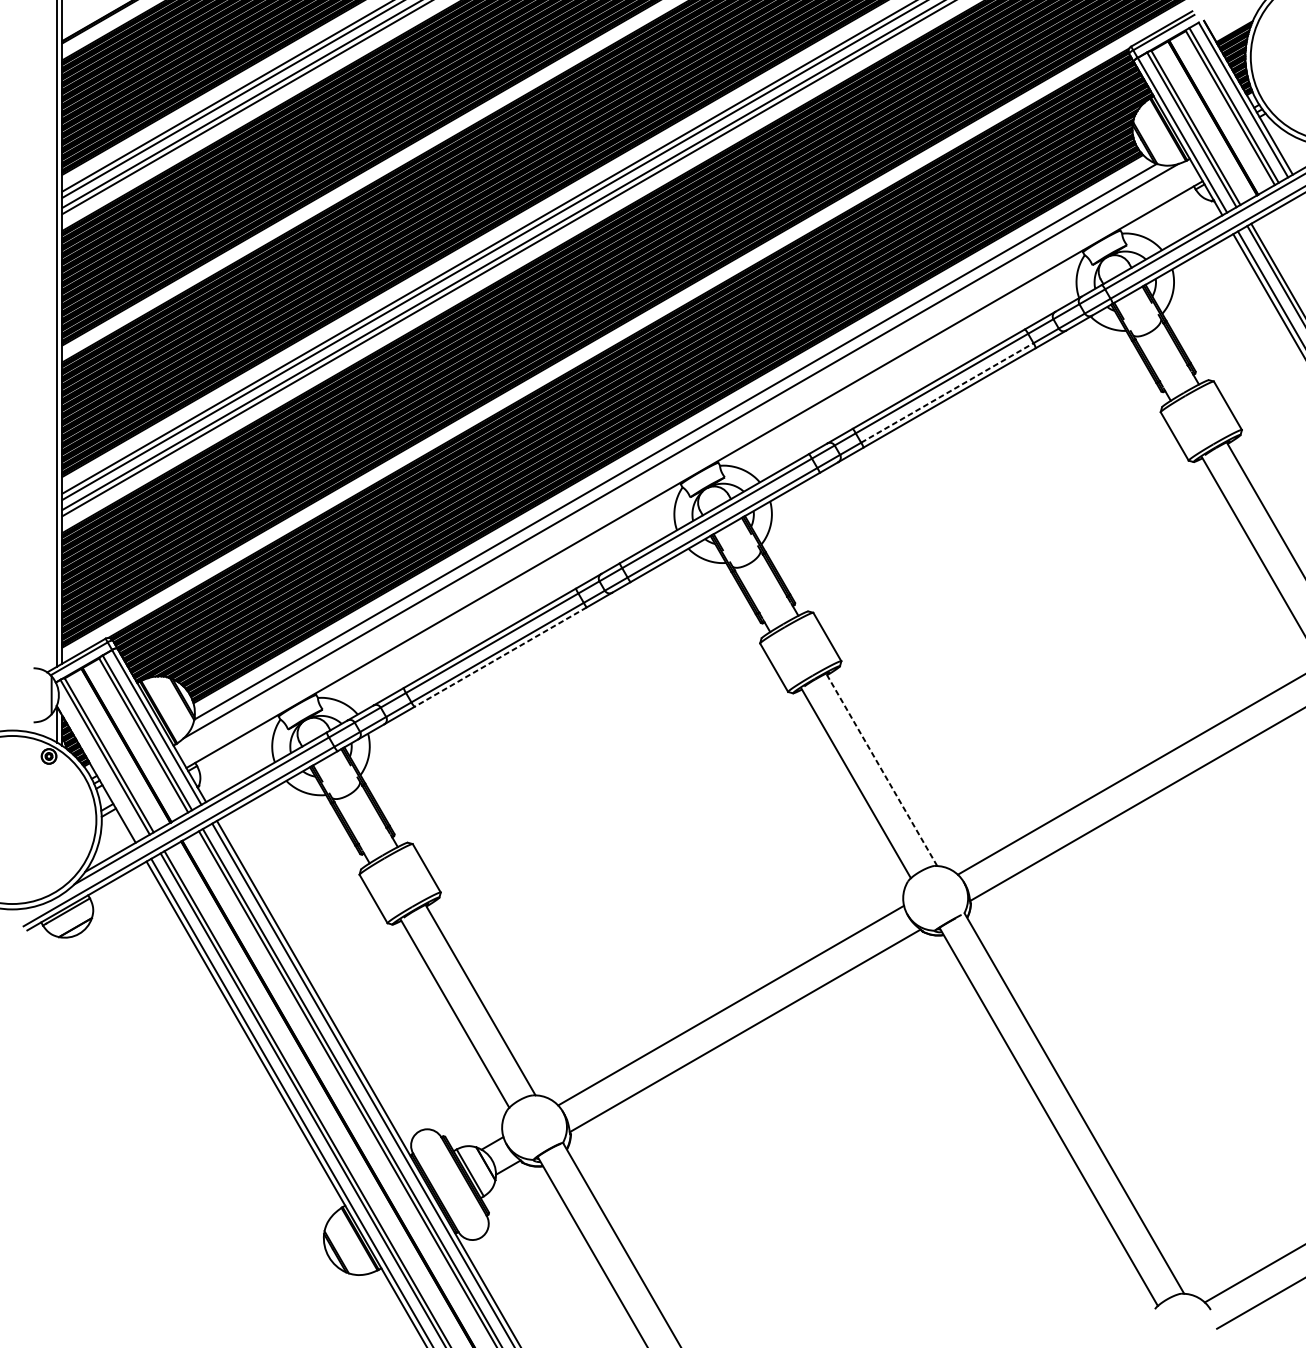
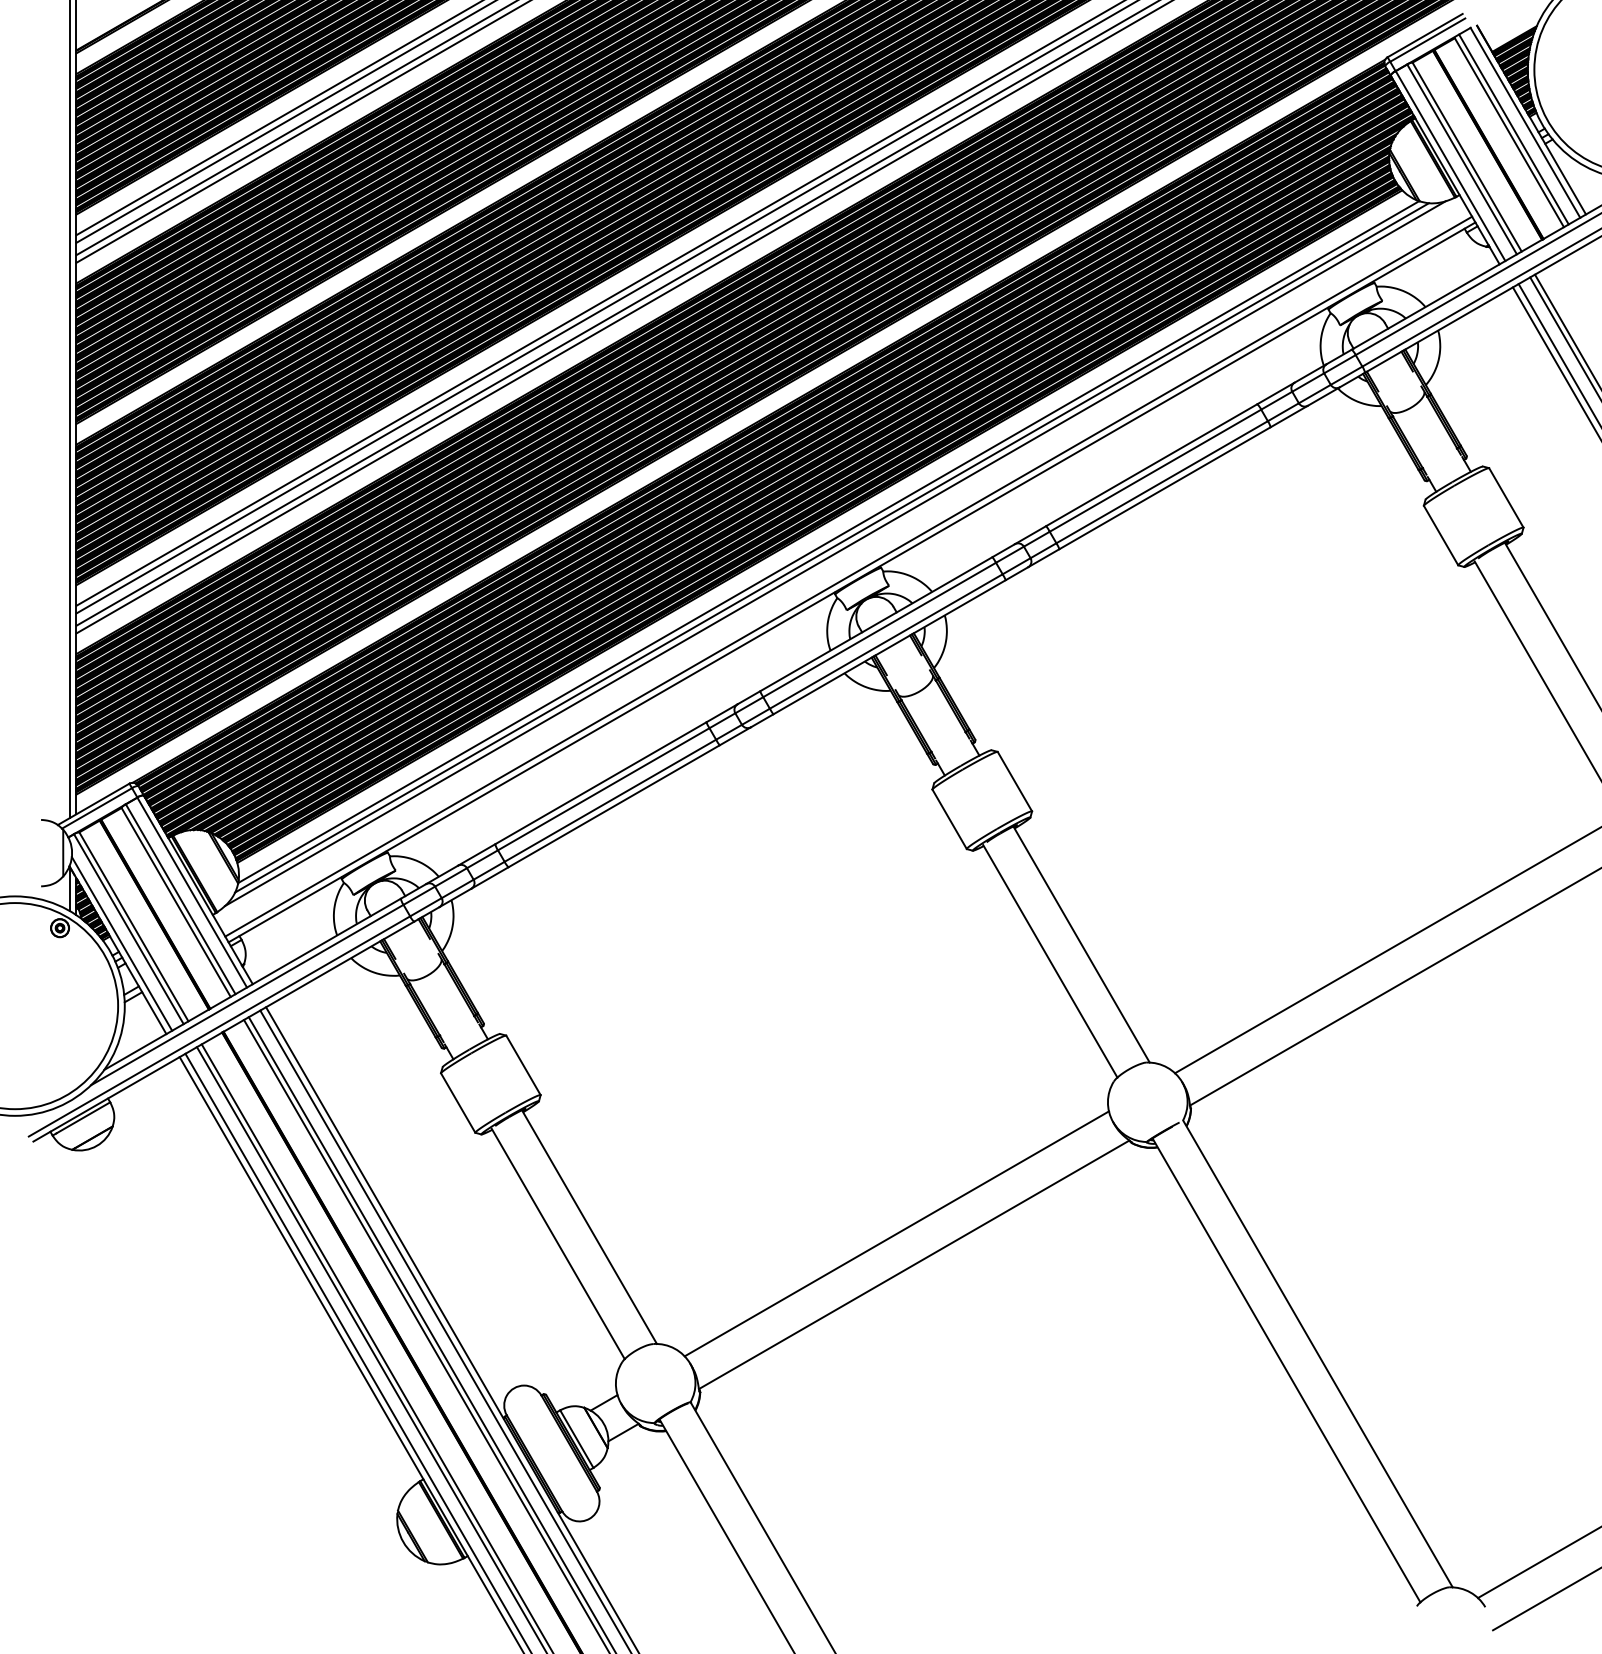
line: (947, 392) -> (1162, 481), dashed -> solid
line: (677, 446) -> (831, 547), added
line: (691, 469) -> (848, 576), added
line: (500, 657) -> (614, 806), dashed -> solid
line: (99, 768) -> (121, 943), added
line: (881, 769) -> (1081, 944), dashed -> solid

